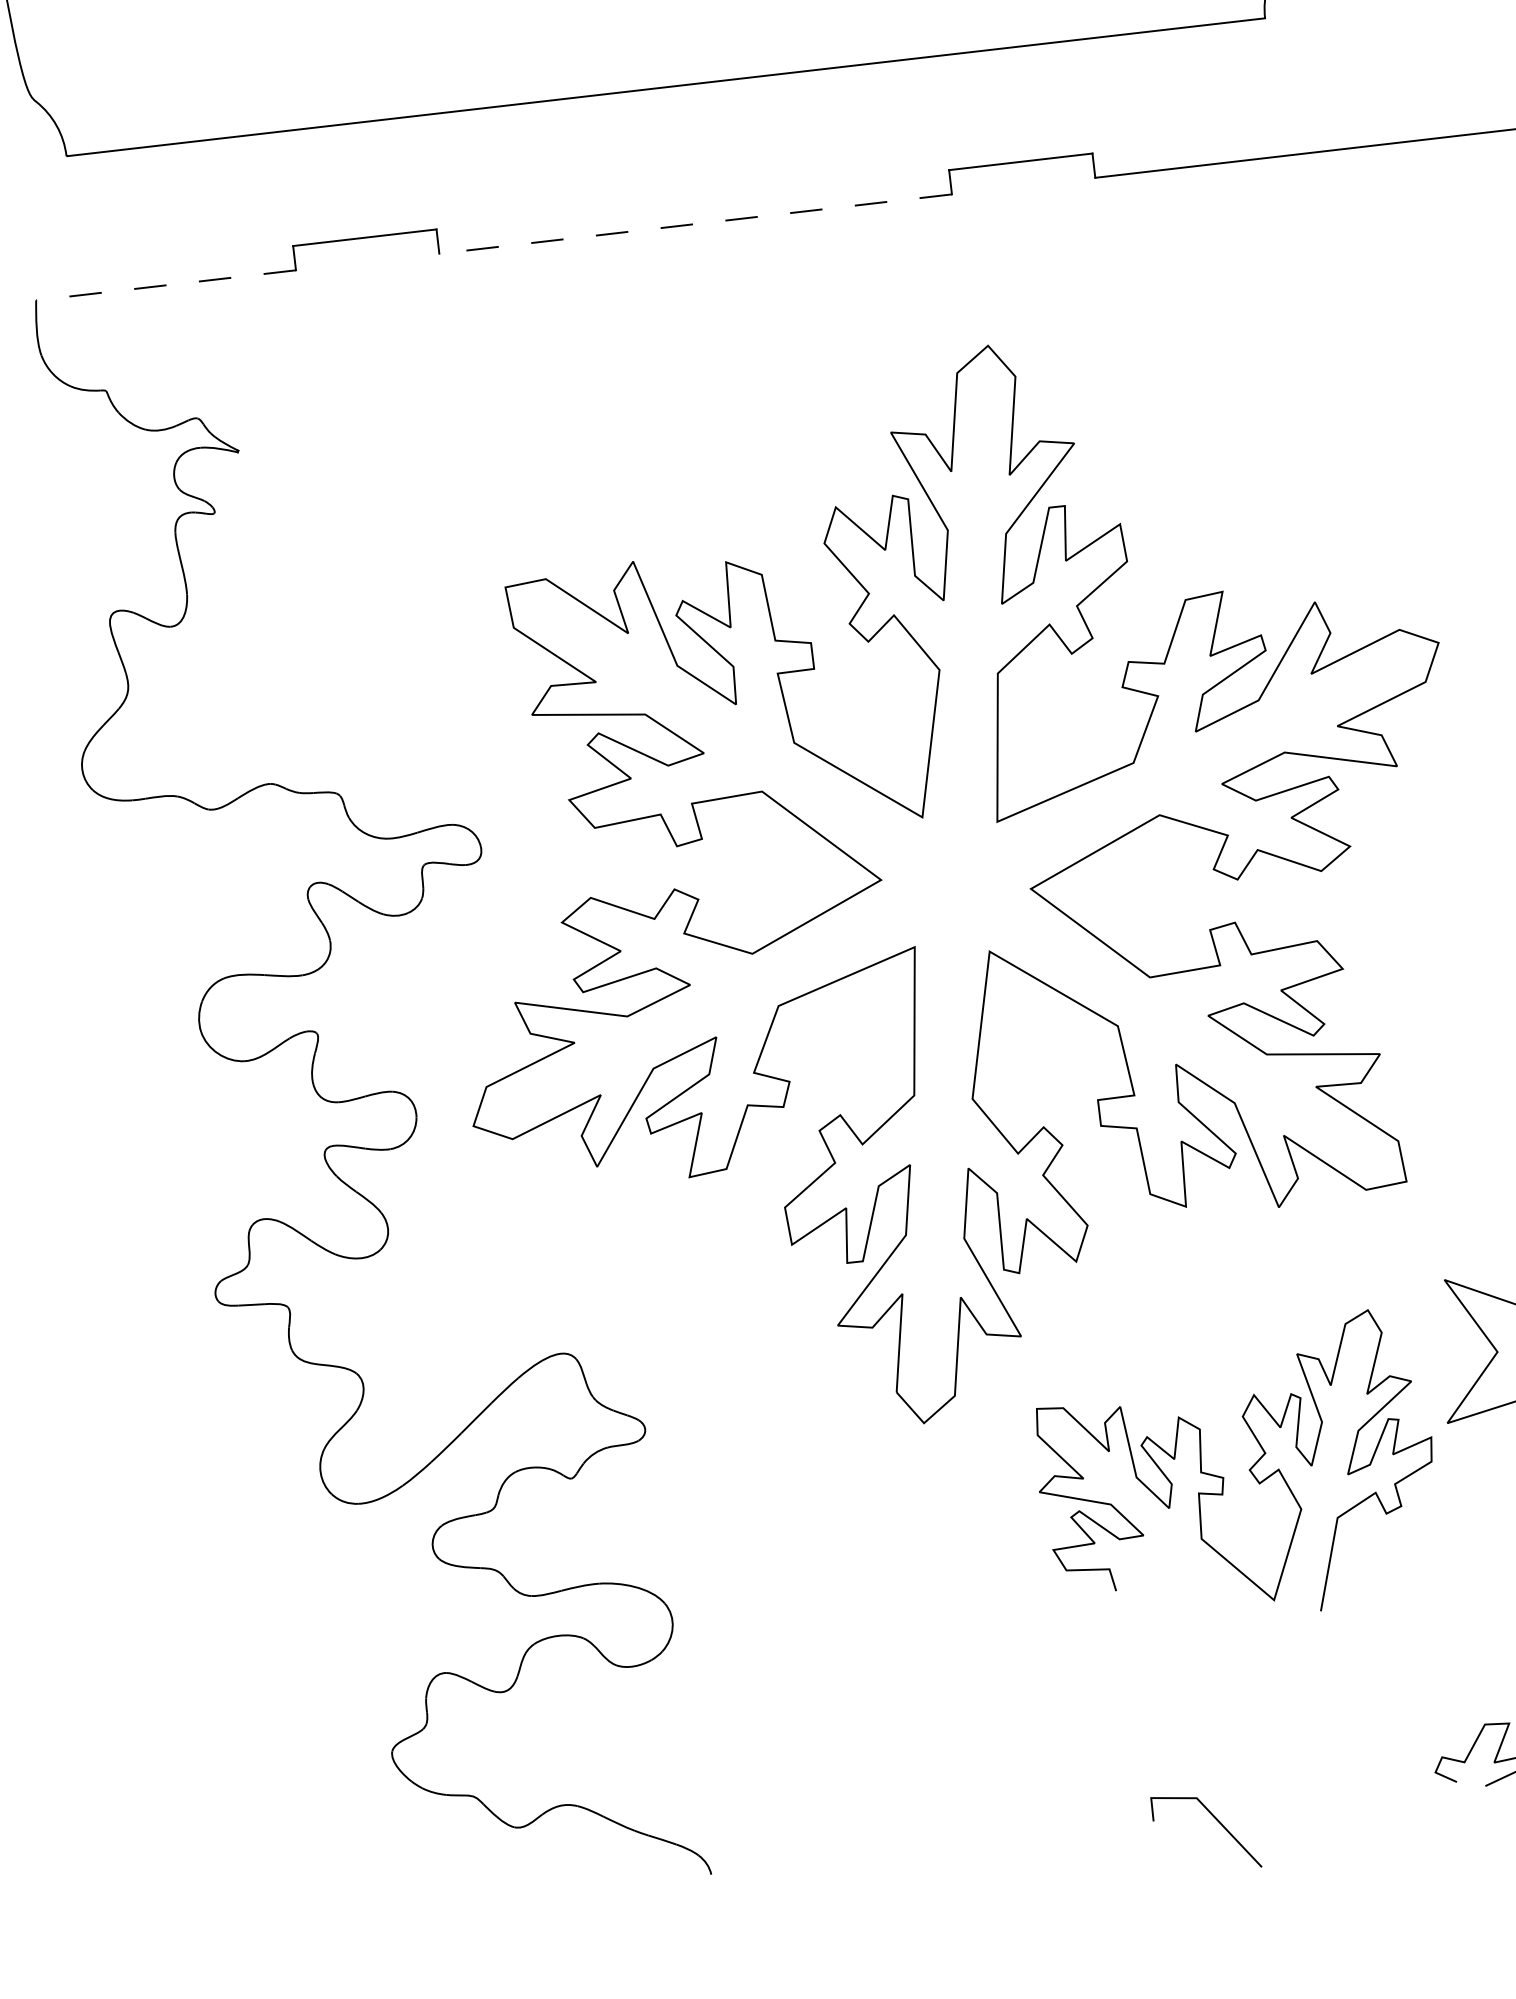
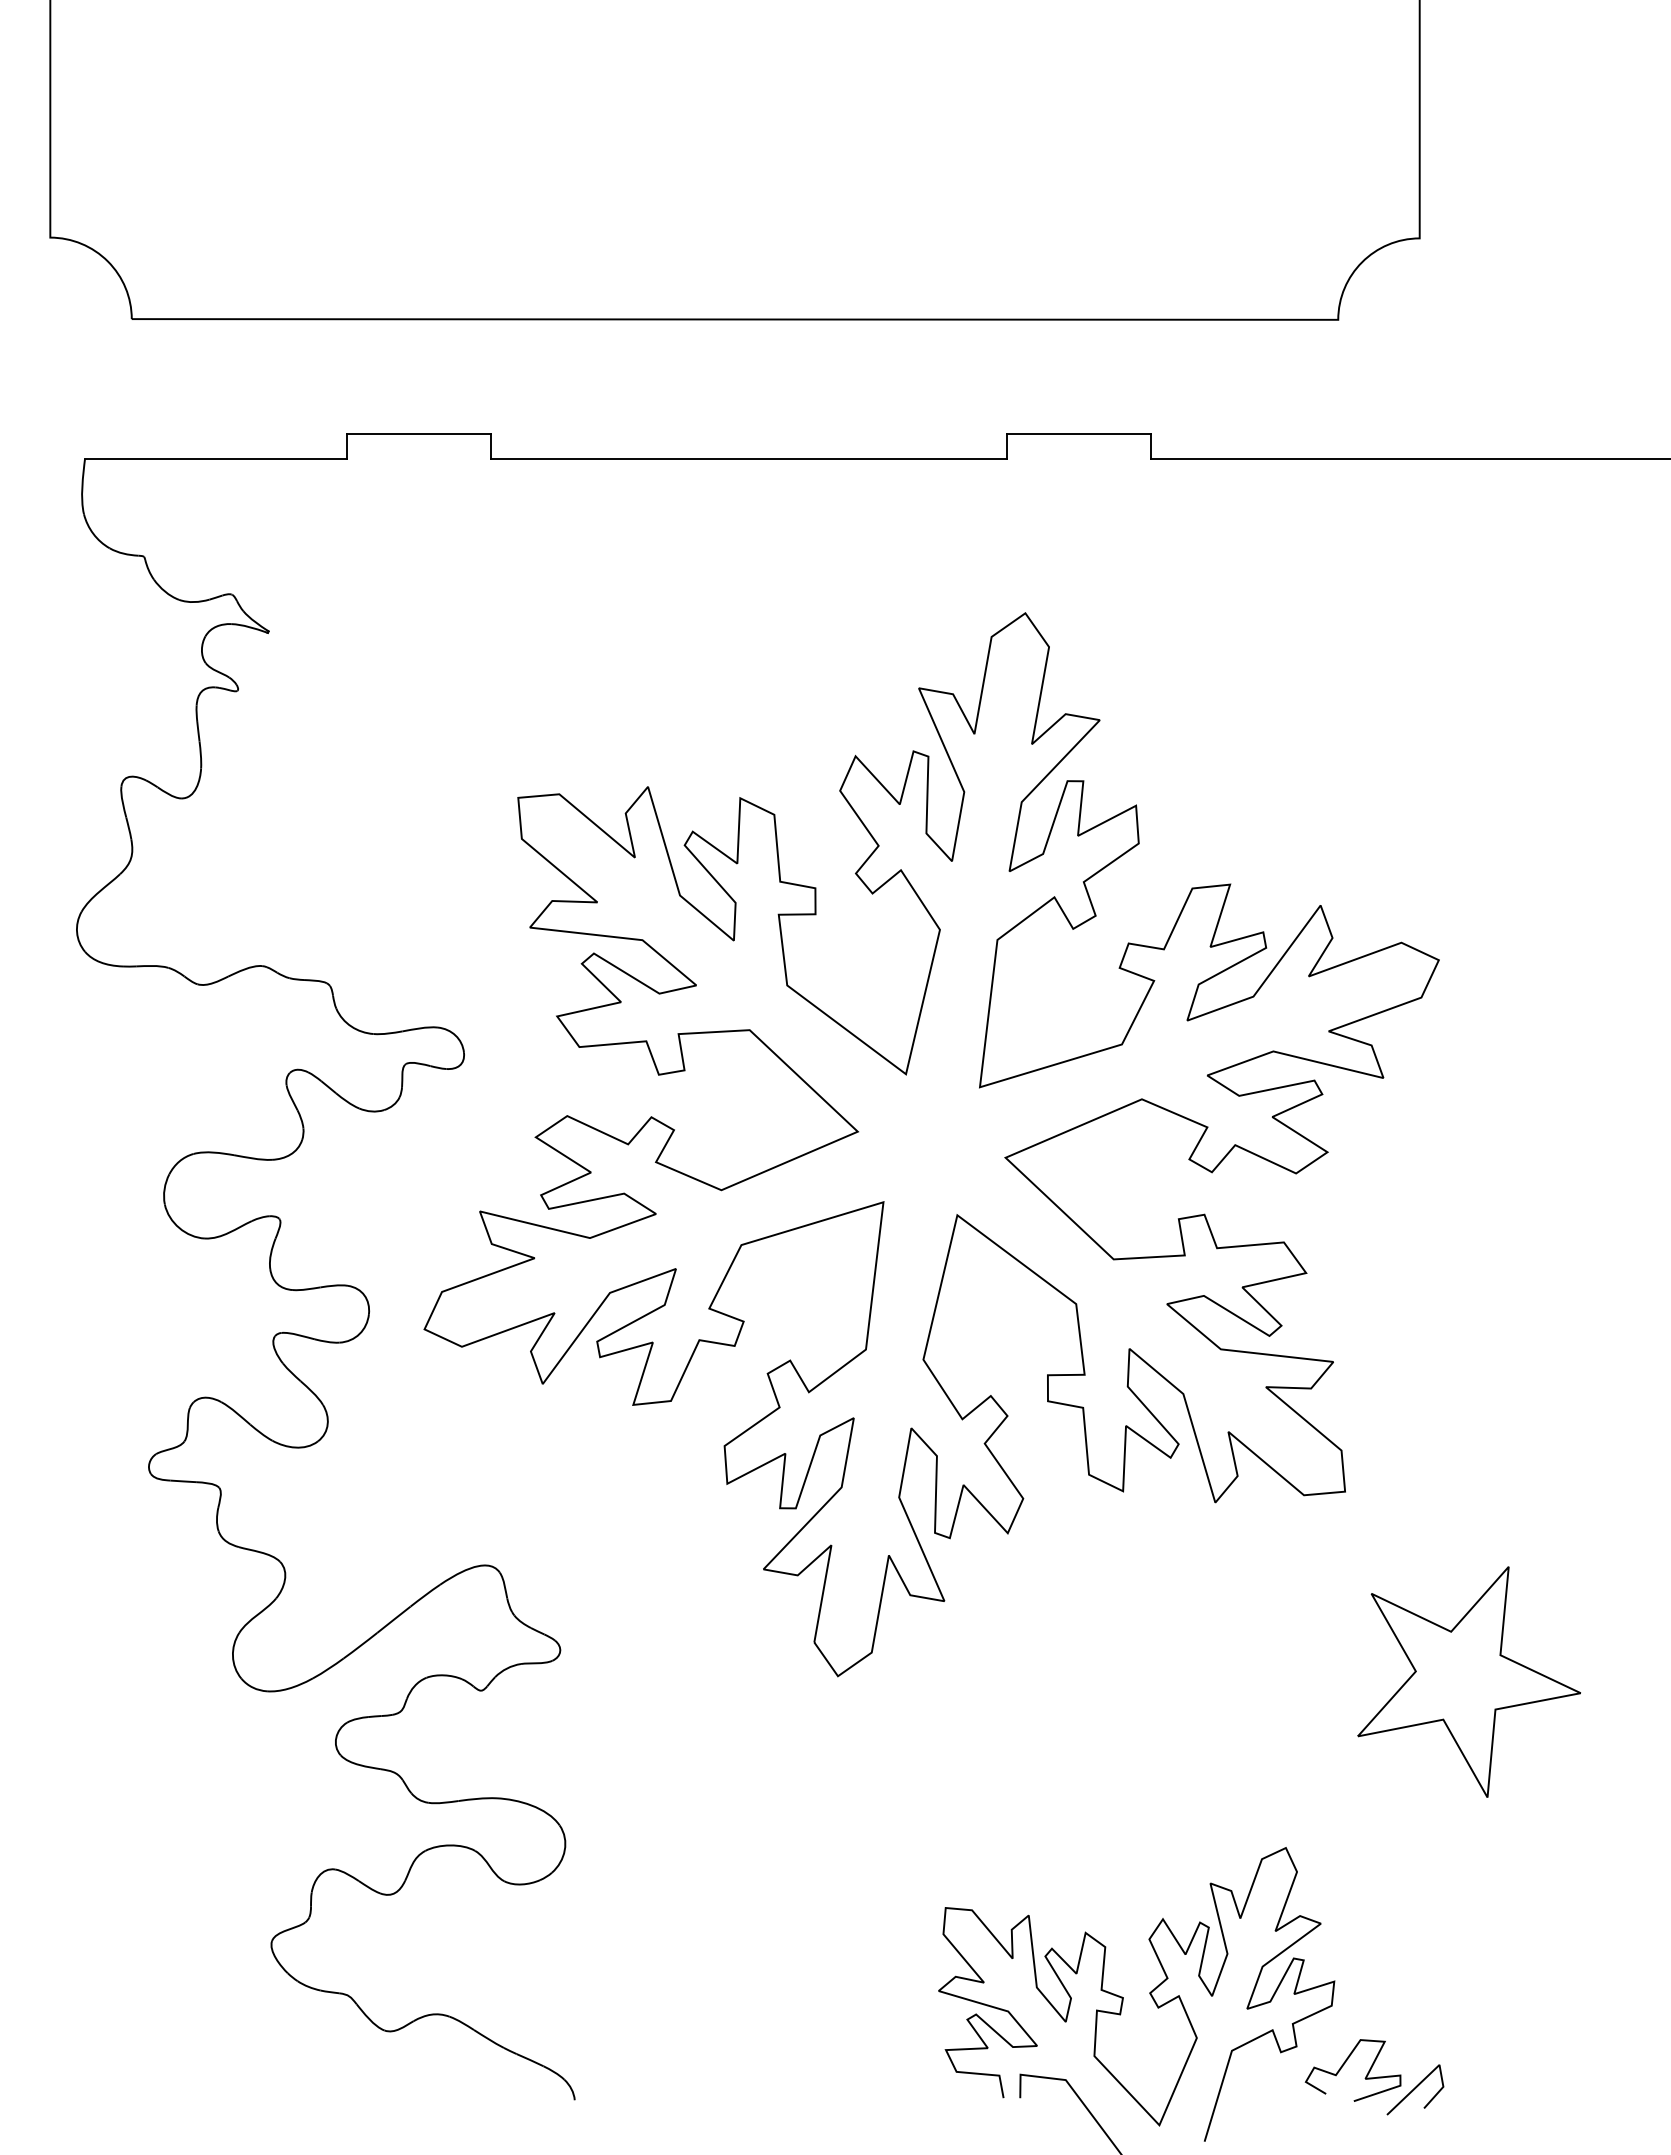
line: (695, 223) -> (748, 458), dashed -> solid
line: (165, 285) -> (215, 458), dashed -> solid
curve: (1249, 1471) -> (1149, 1994), moved

